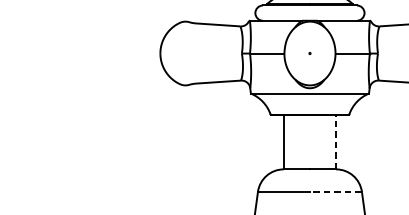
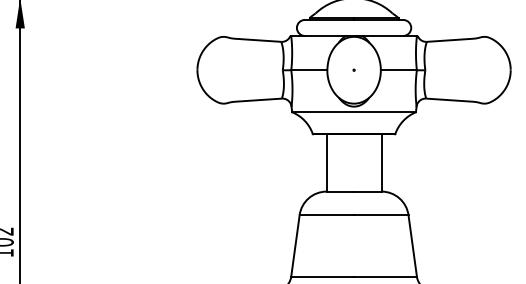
line: (336, 141) -> (381, 162), dashed -> solid
line: (335, 192) -> (380, 215), dashed -> solid

